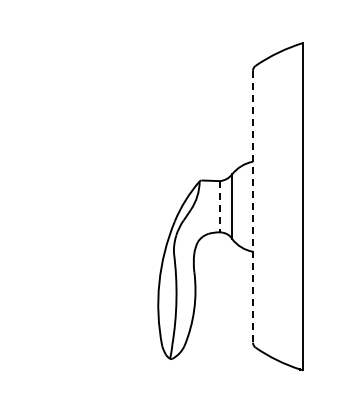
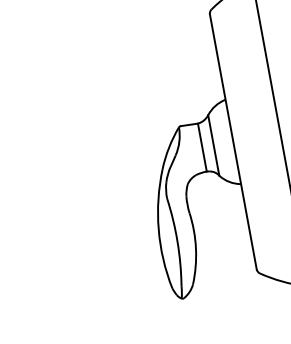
line: (219, 206) -> (201, 147), dashed -> solid
line: (253, 206) -> (233, 141), dashed -> solid

